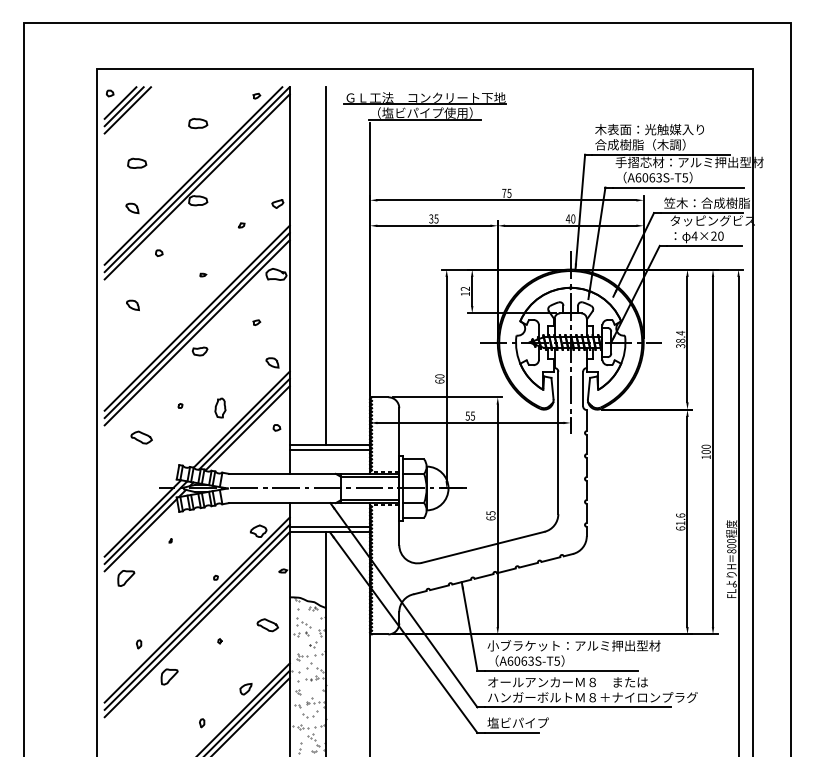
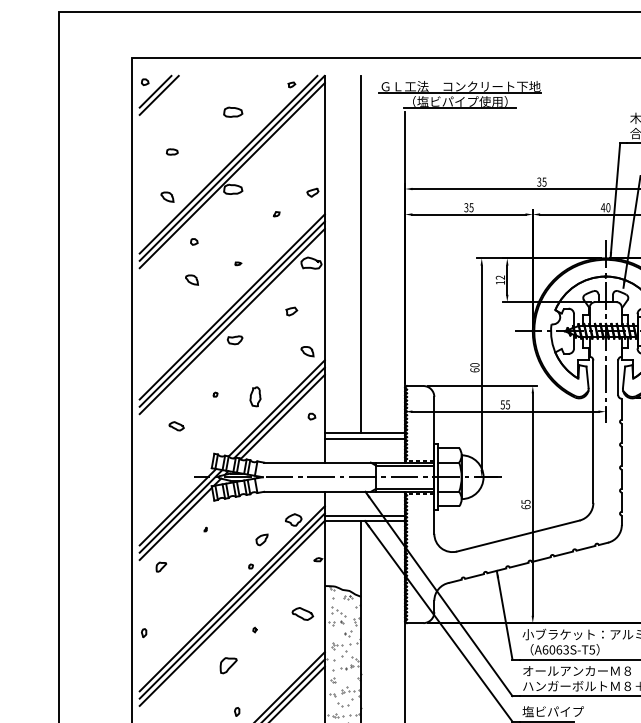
line: (127, 110) -> (162, 99), removed
part: (137, 162) -> (172, 151), size x0.6
text: (504, 193) -> (539, 182), 75 -> 35
part: (132, 305) -> (191, 280), moved
part: (256, 322) -> (291, 311), size x1.6
part: (141, 437) -> (176, 426), size x0.7
part: (126, 578) -> (161, 567), size x0.6
part: (139, 644) -> (144, 633), moved
part: (169, 676) -> (228, 665), moved
part: (245, 689) -> (261, 540), moved

